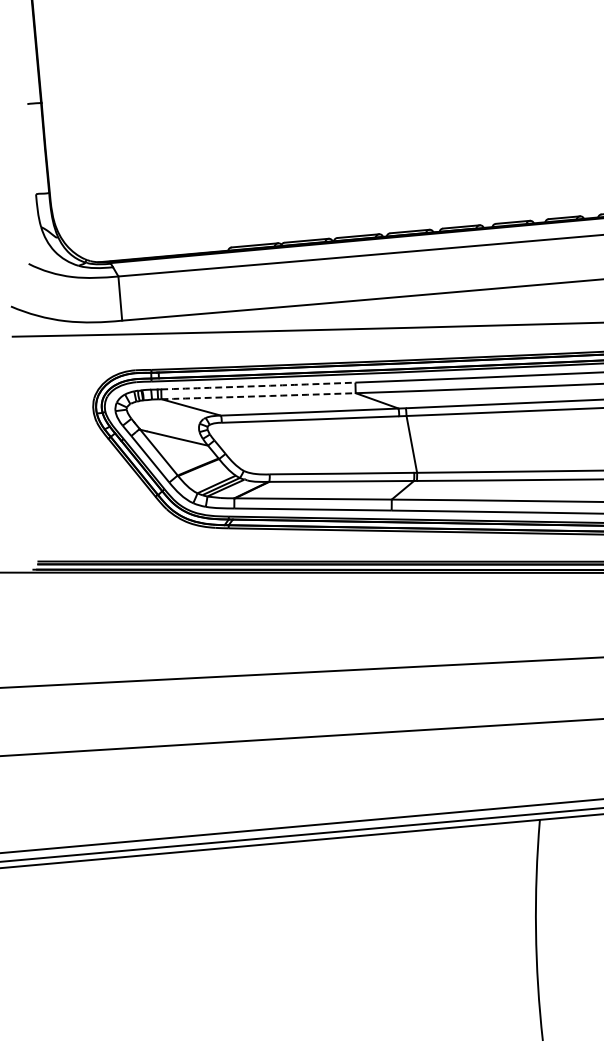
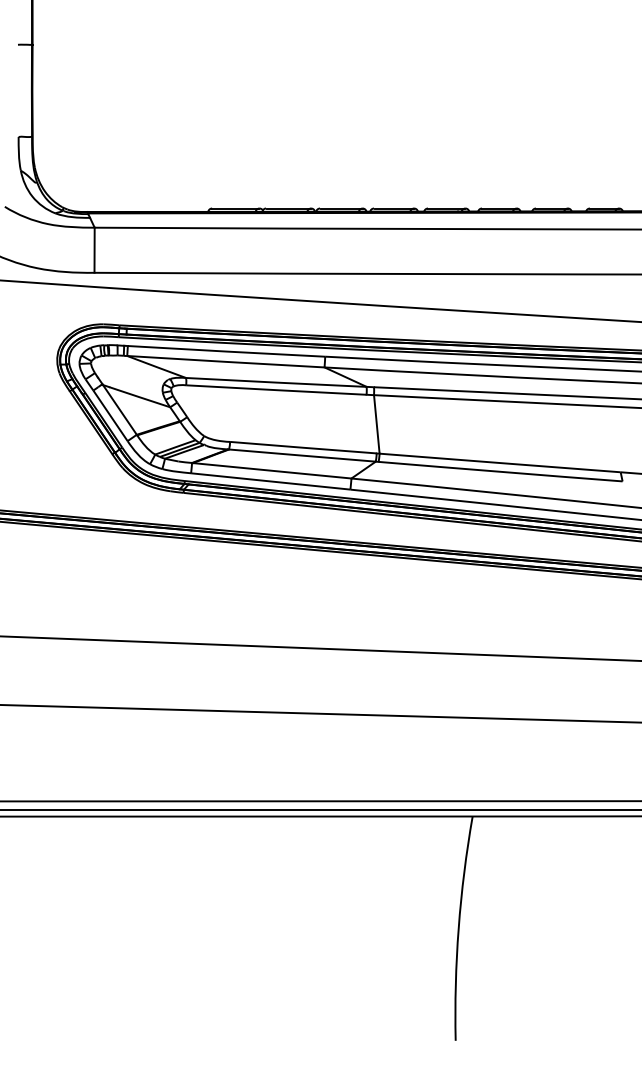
arc: (258, 386) -> (226, 351), dashed -> solid
arc: (258, 396) -> (225, 361), dashed -> solid

